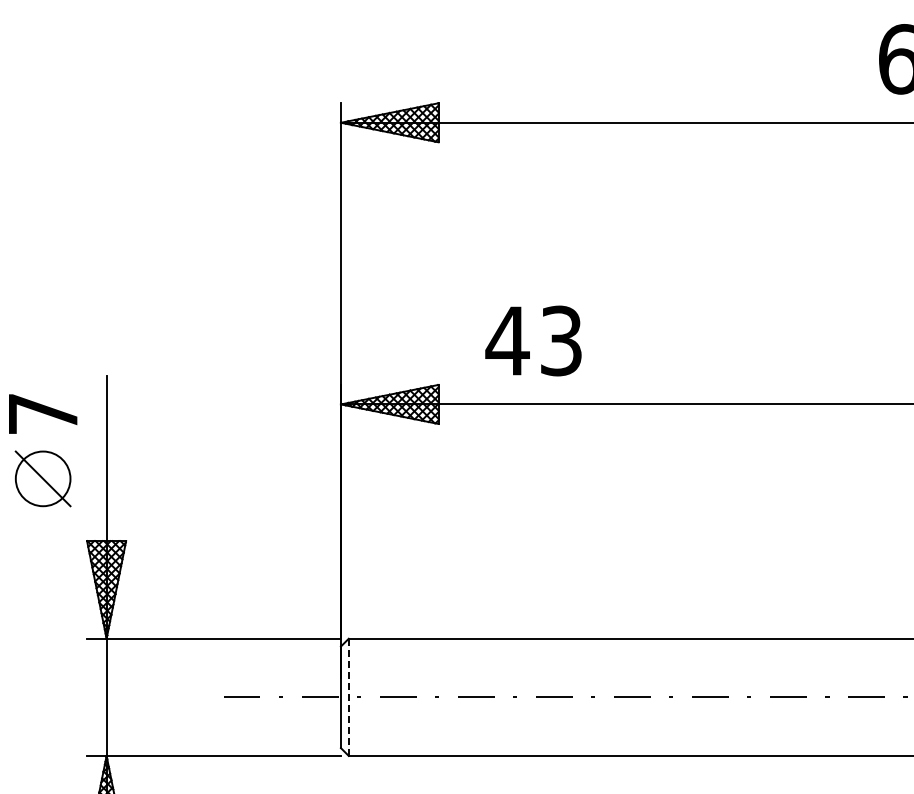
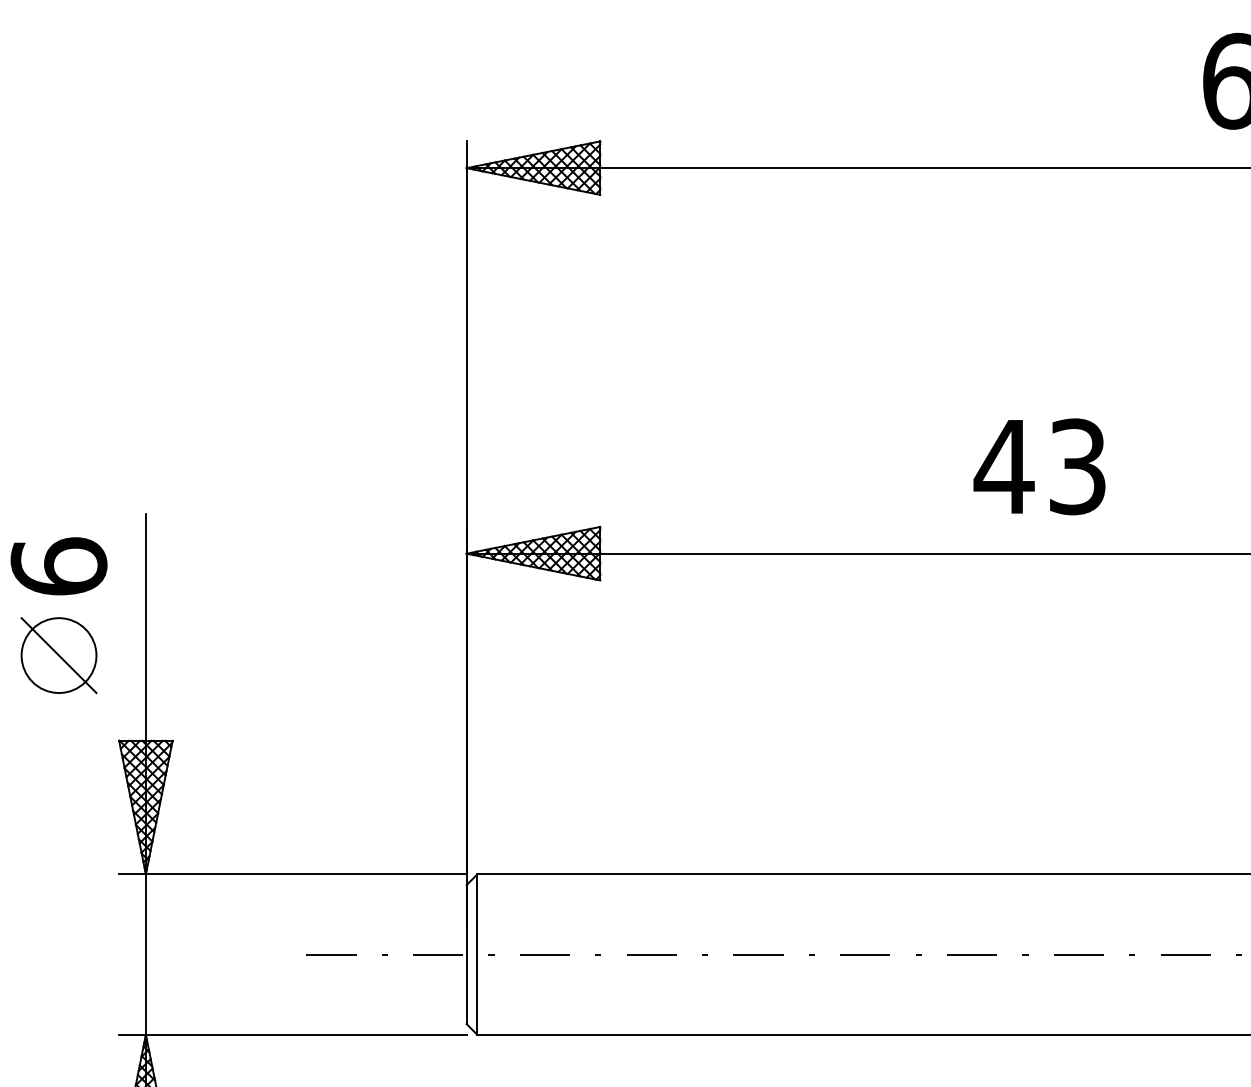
text: (533, 340) -> (1039, 466), moved
text: (42, 413) -> (58, 566), 7 -> 6
line: (348, 697) -> (476, 954), dashed -> solid

